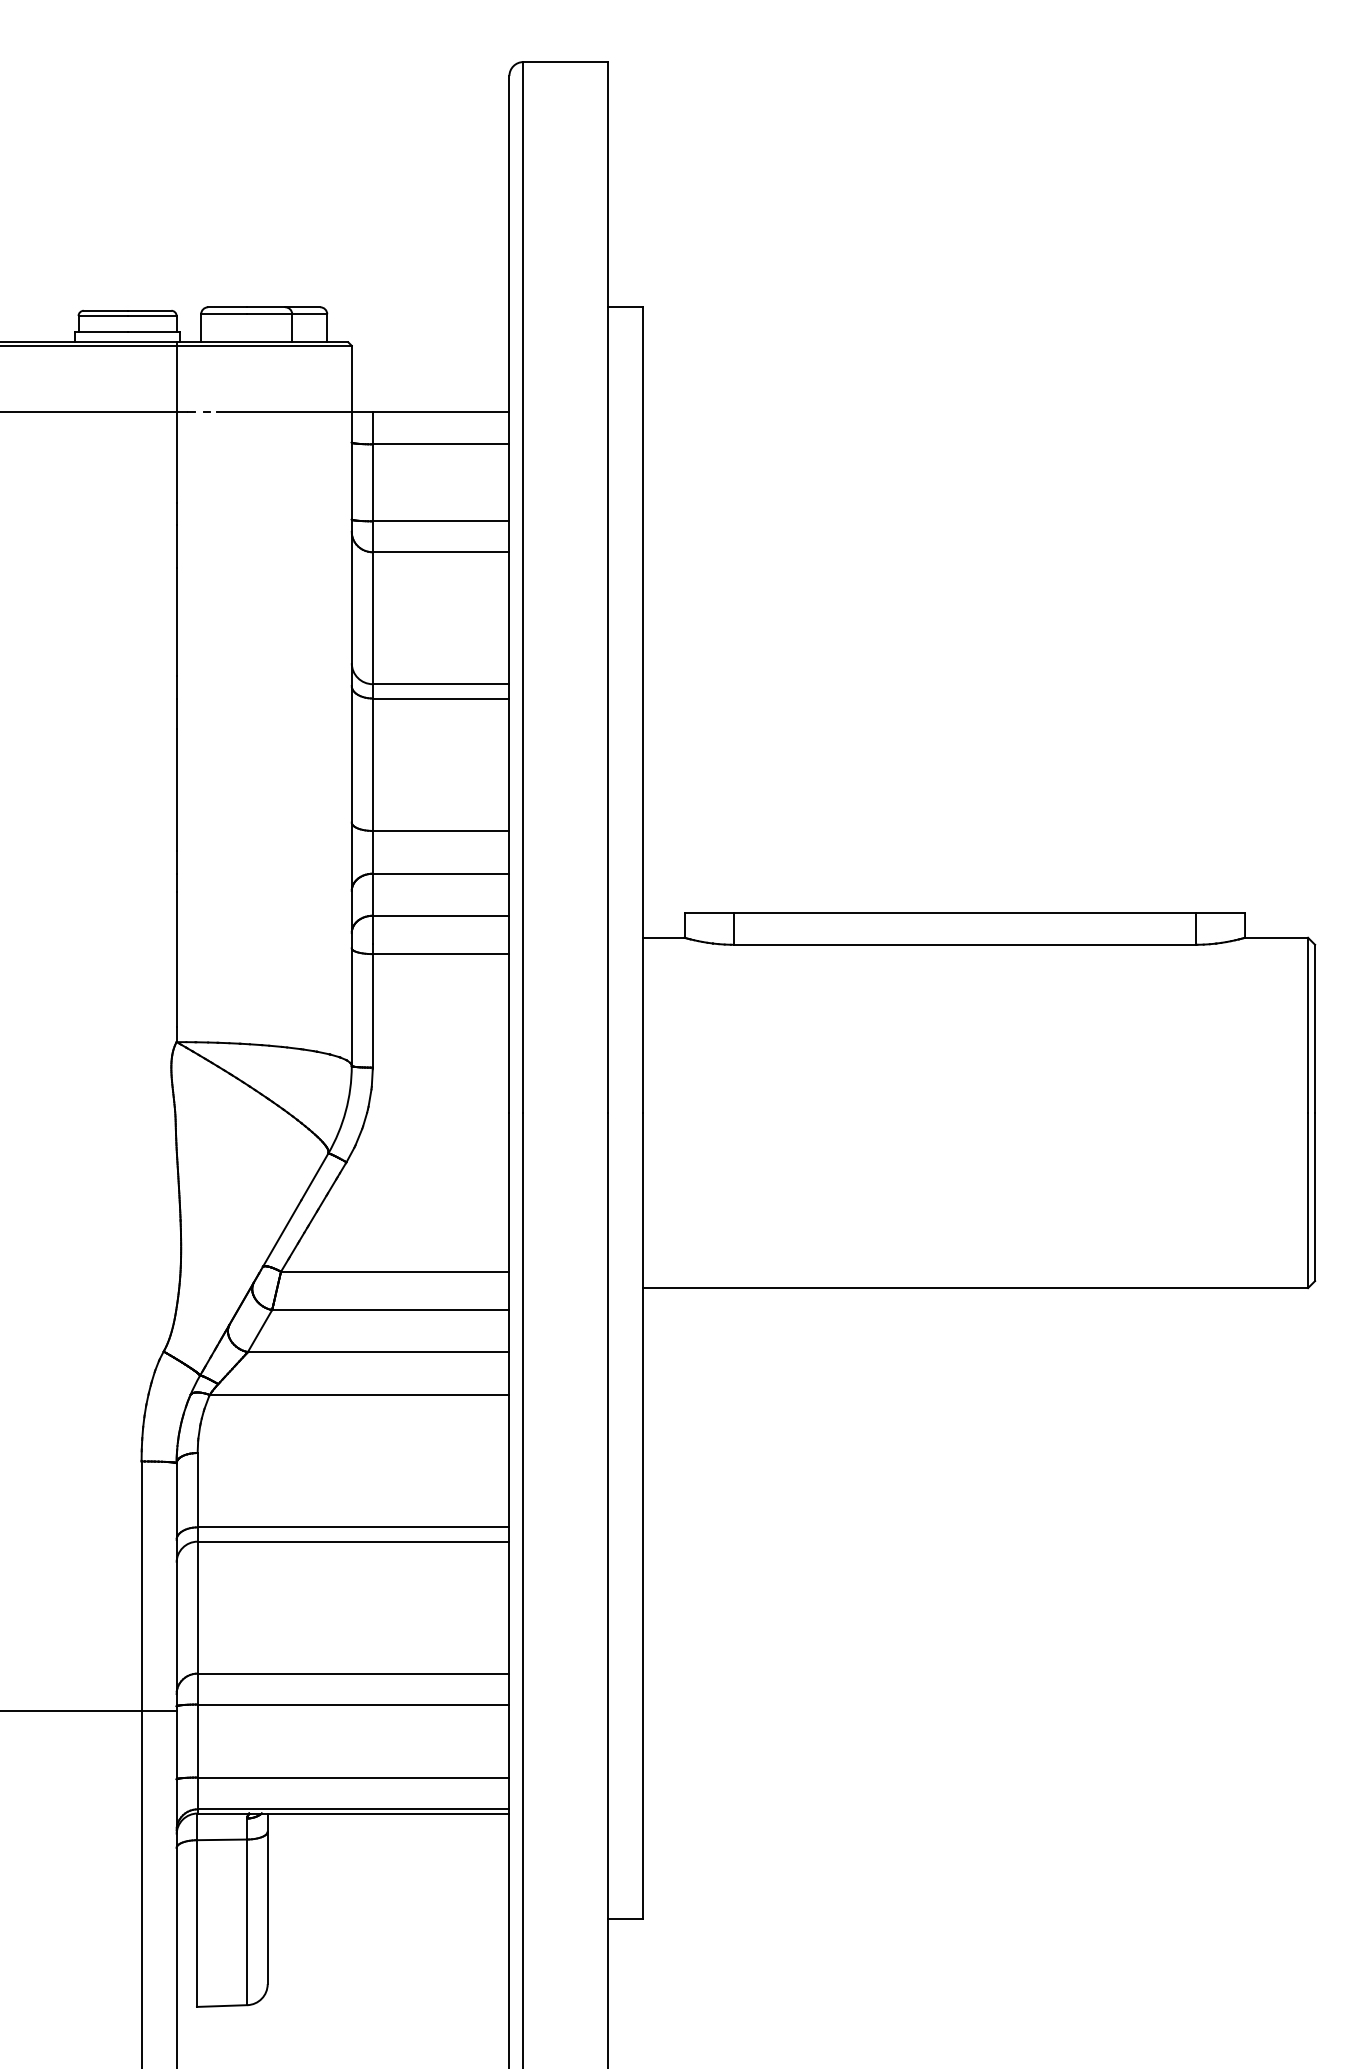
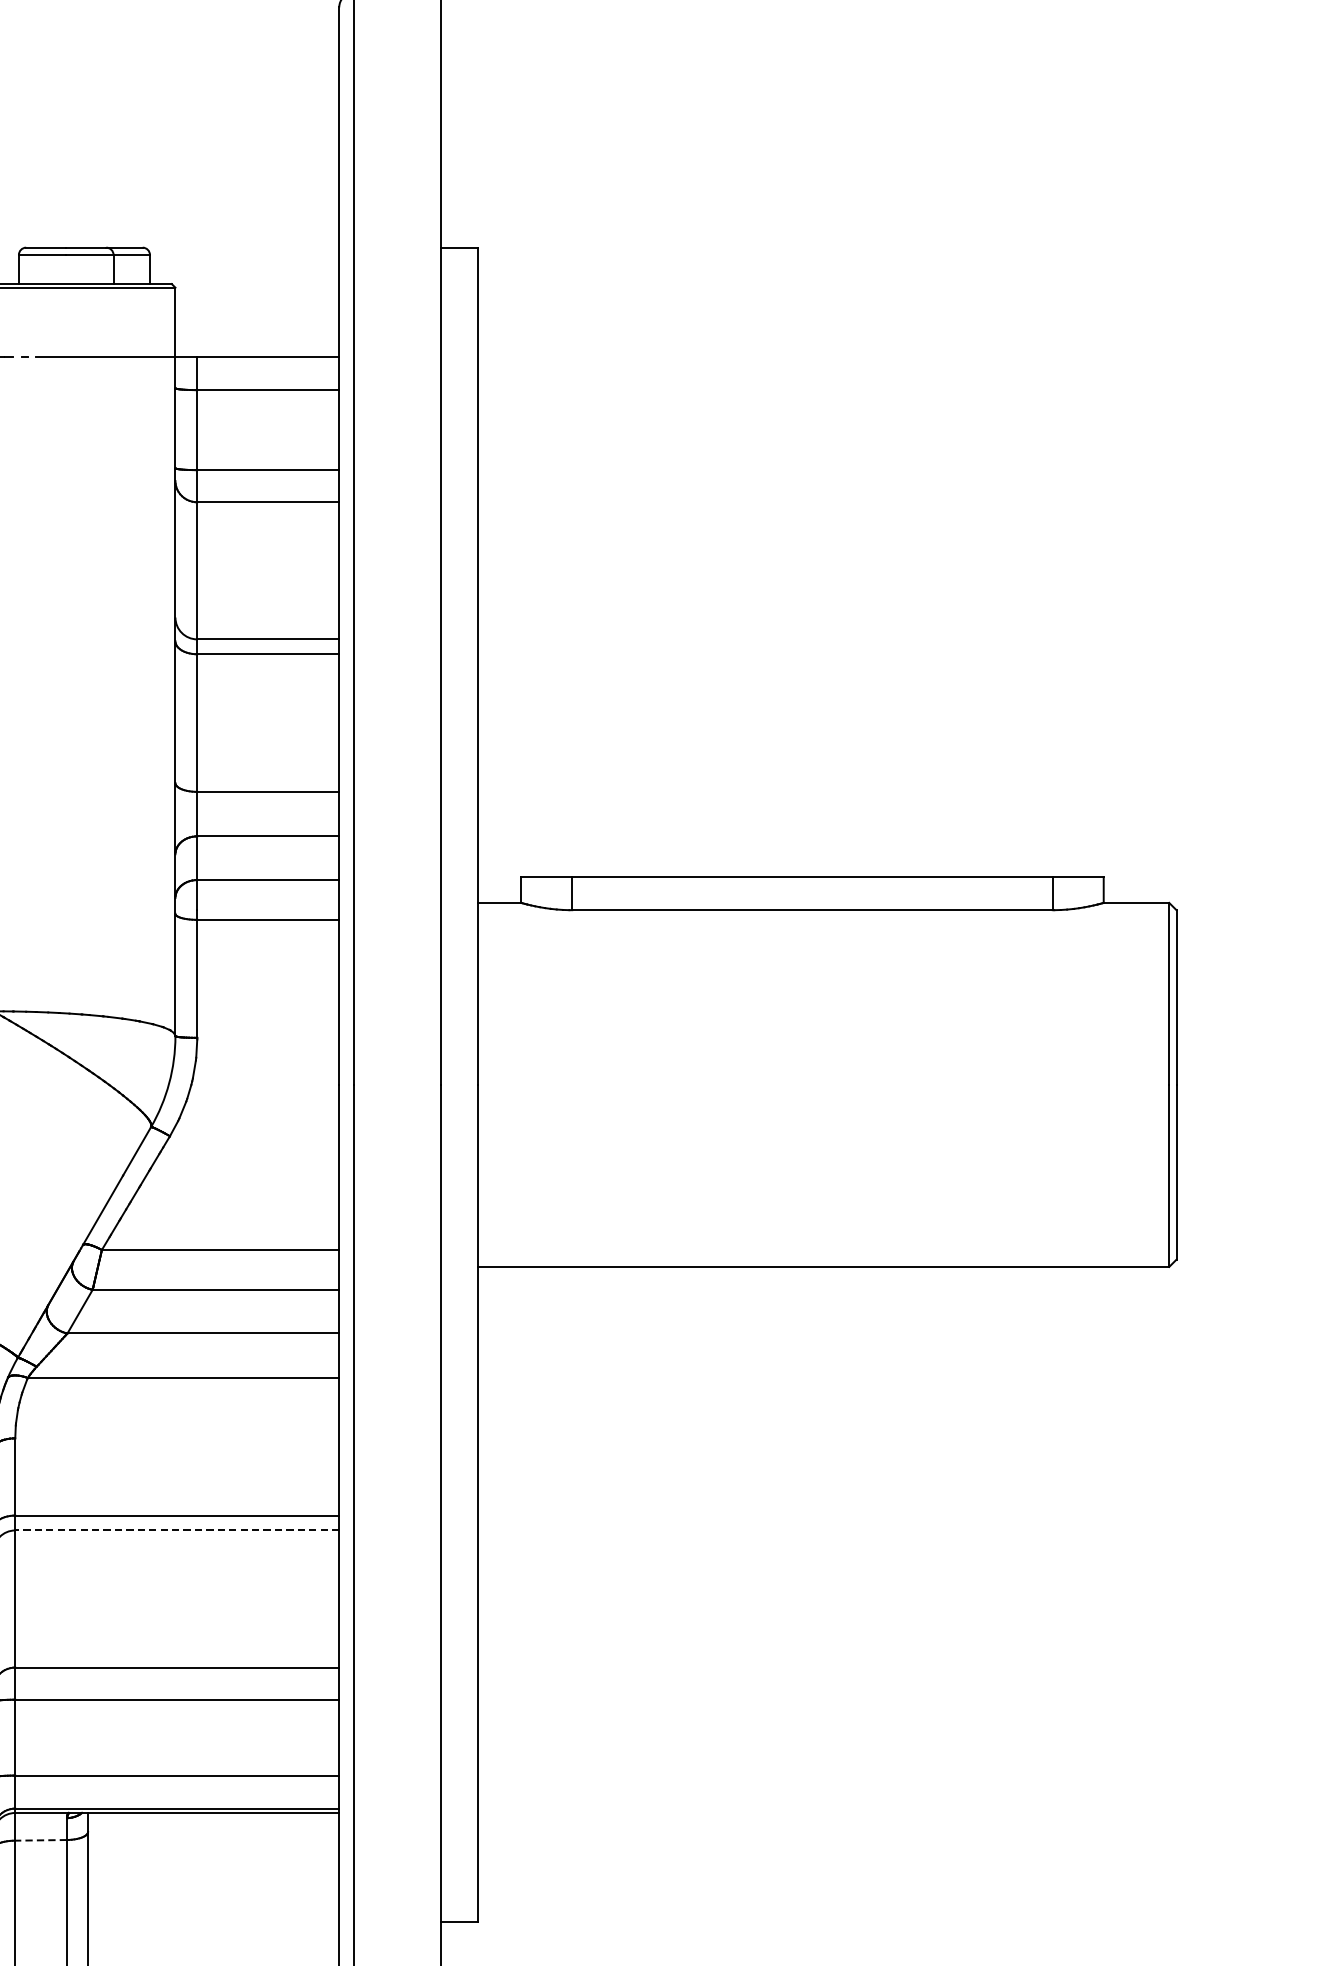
line: (353, 1541) -> (177, 1530), solid -> dashed
line: (221, 1839) -> (40, 1839), solid -> dashed

